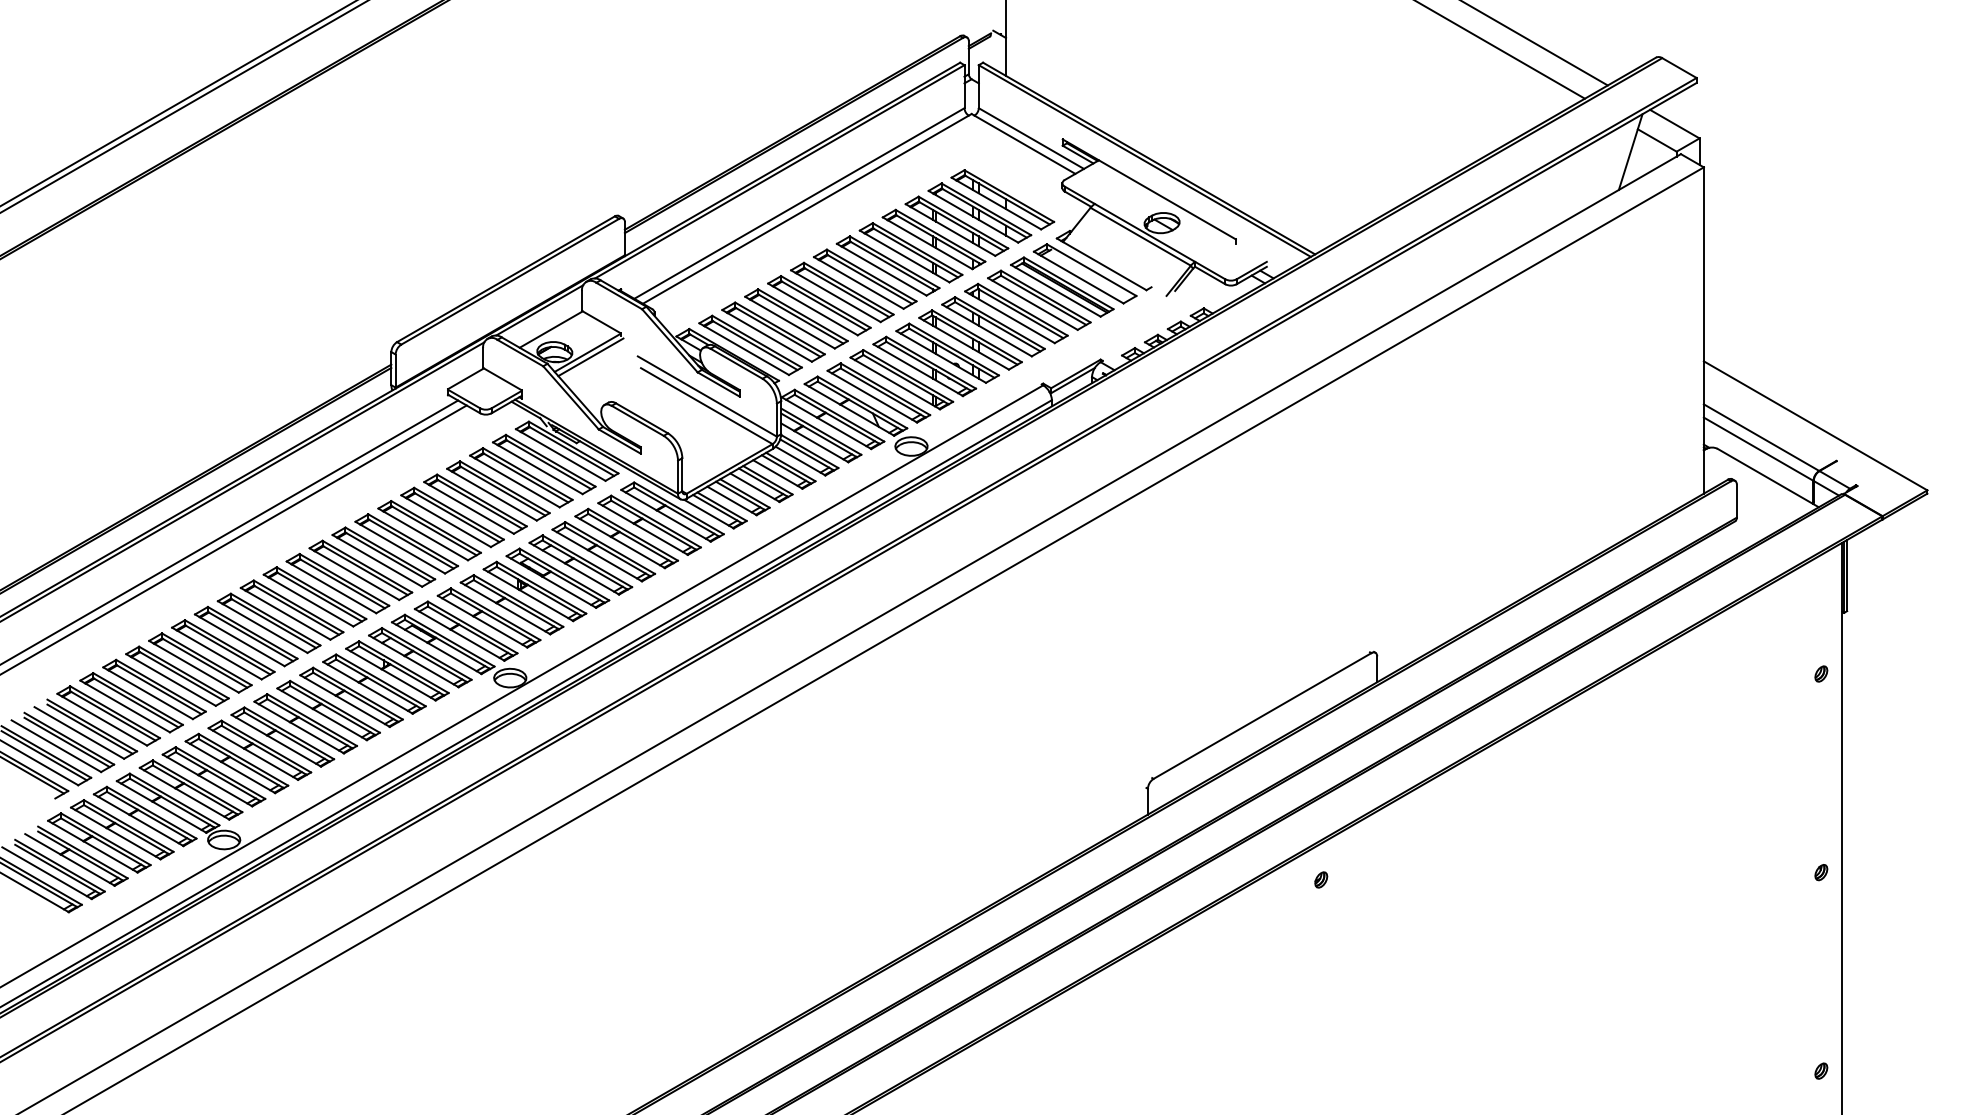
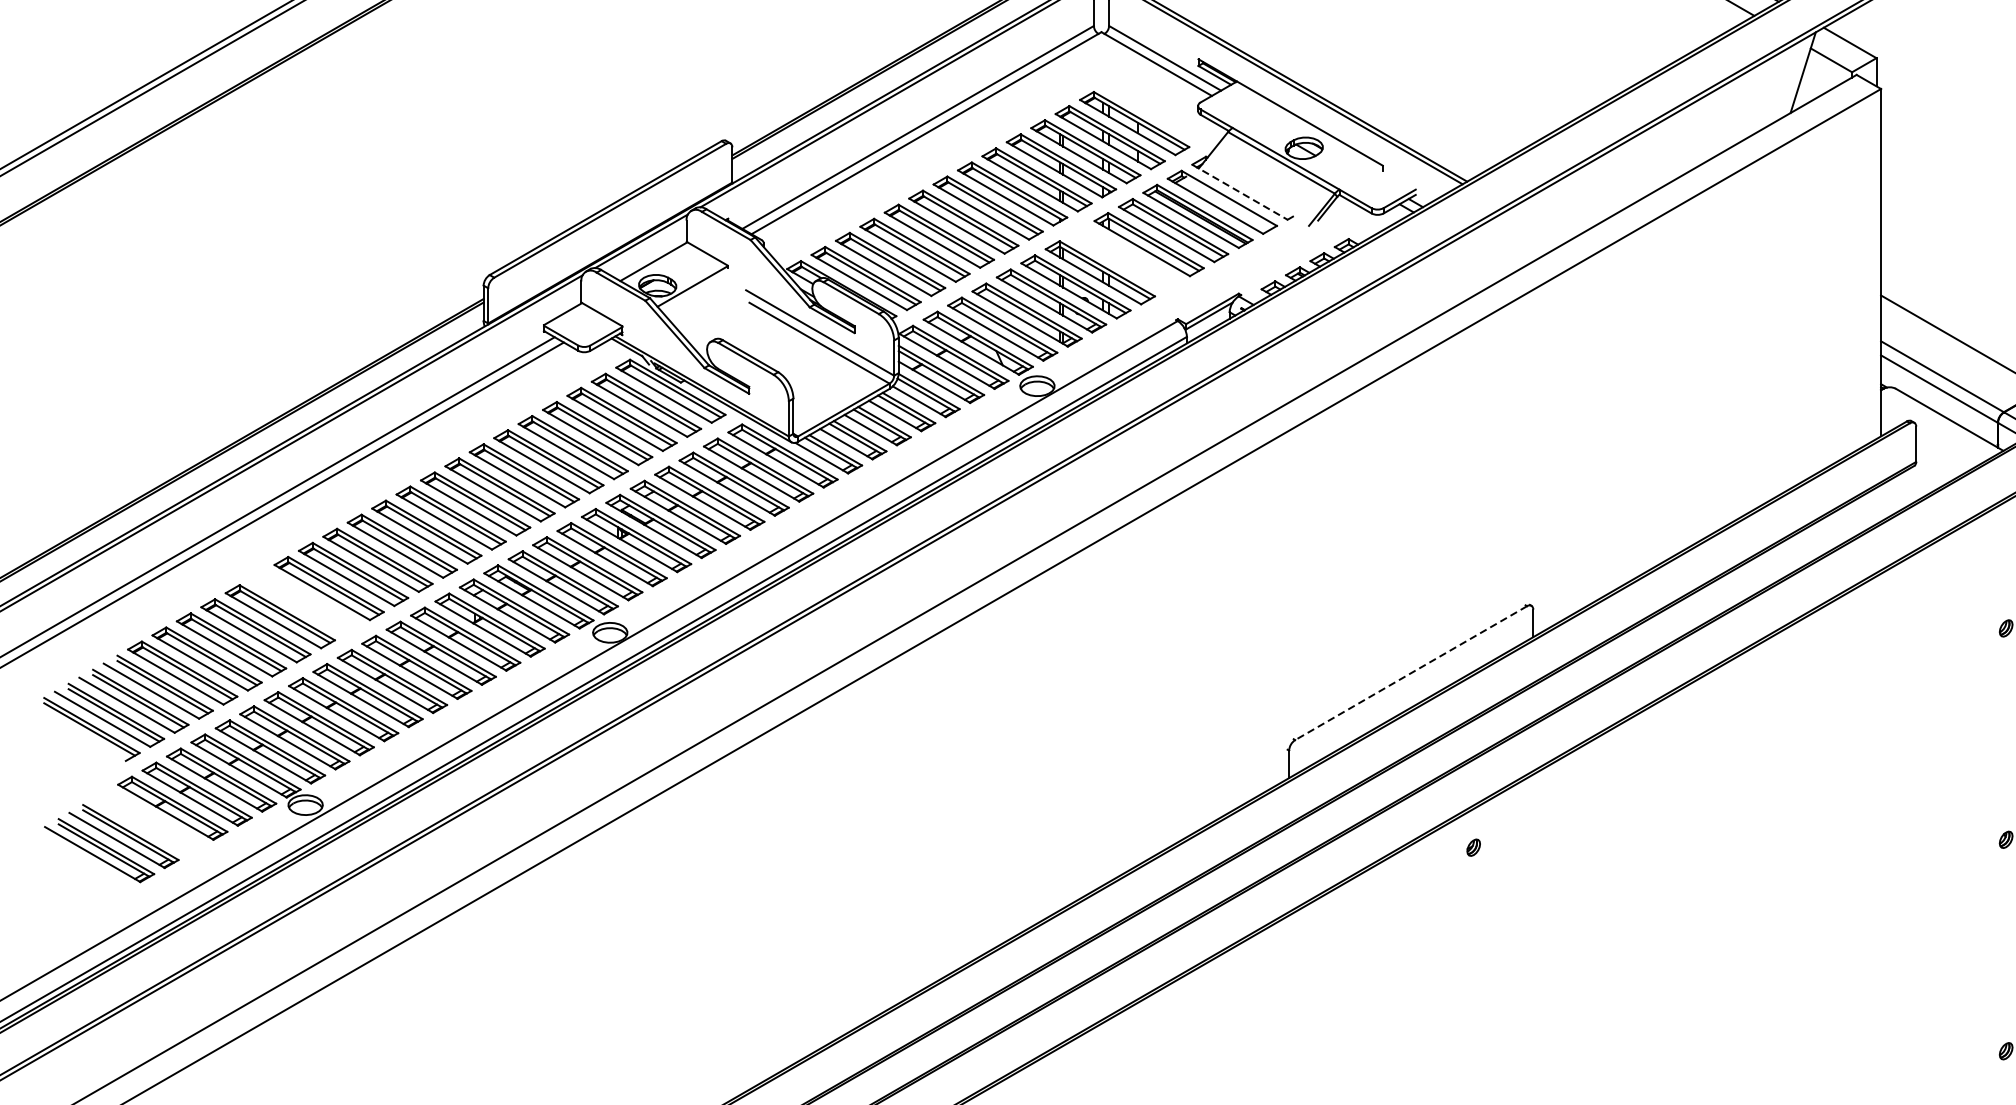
line: (1101, 264) -> (1239, 192), solid -> dashed
part: (993, 326) -> (1124, 258), removed
line: (590, 357) -> (695, 291), removed
part: (223, 649) -> (304, 602), removed
line: (1262, 716) -> (1411, 673), solid -> dashed
part: (76, 855) -> (148, 821), removed

